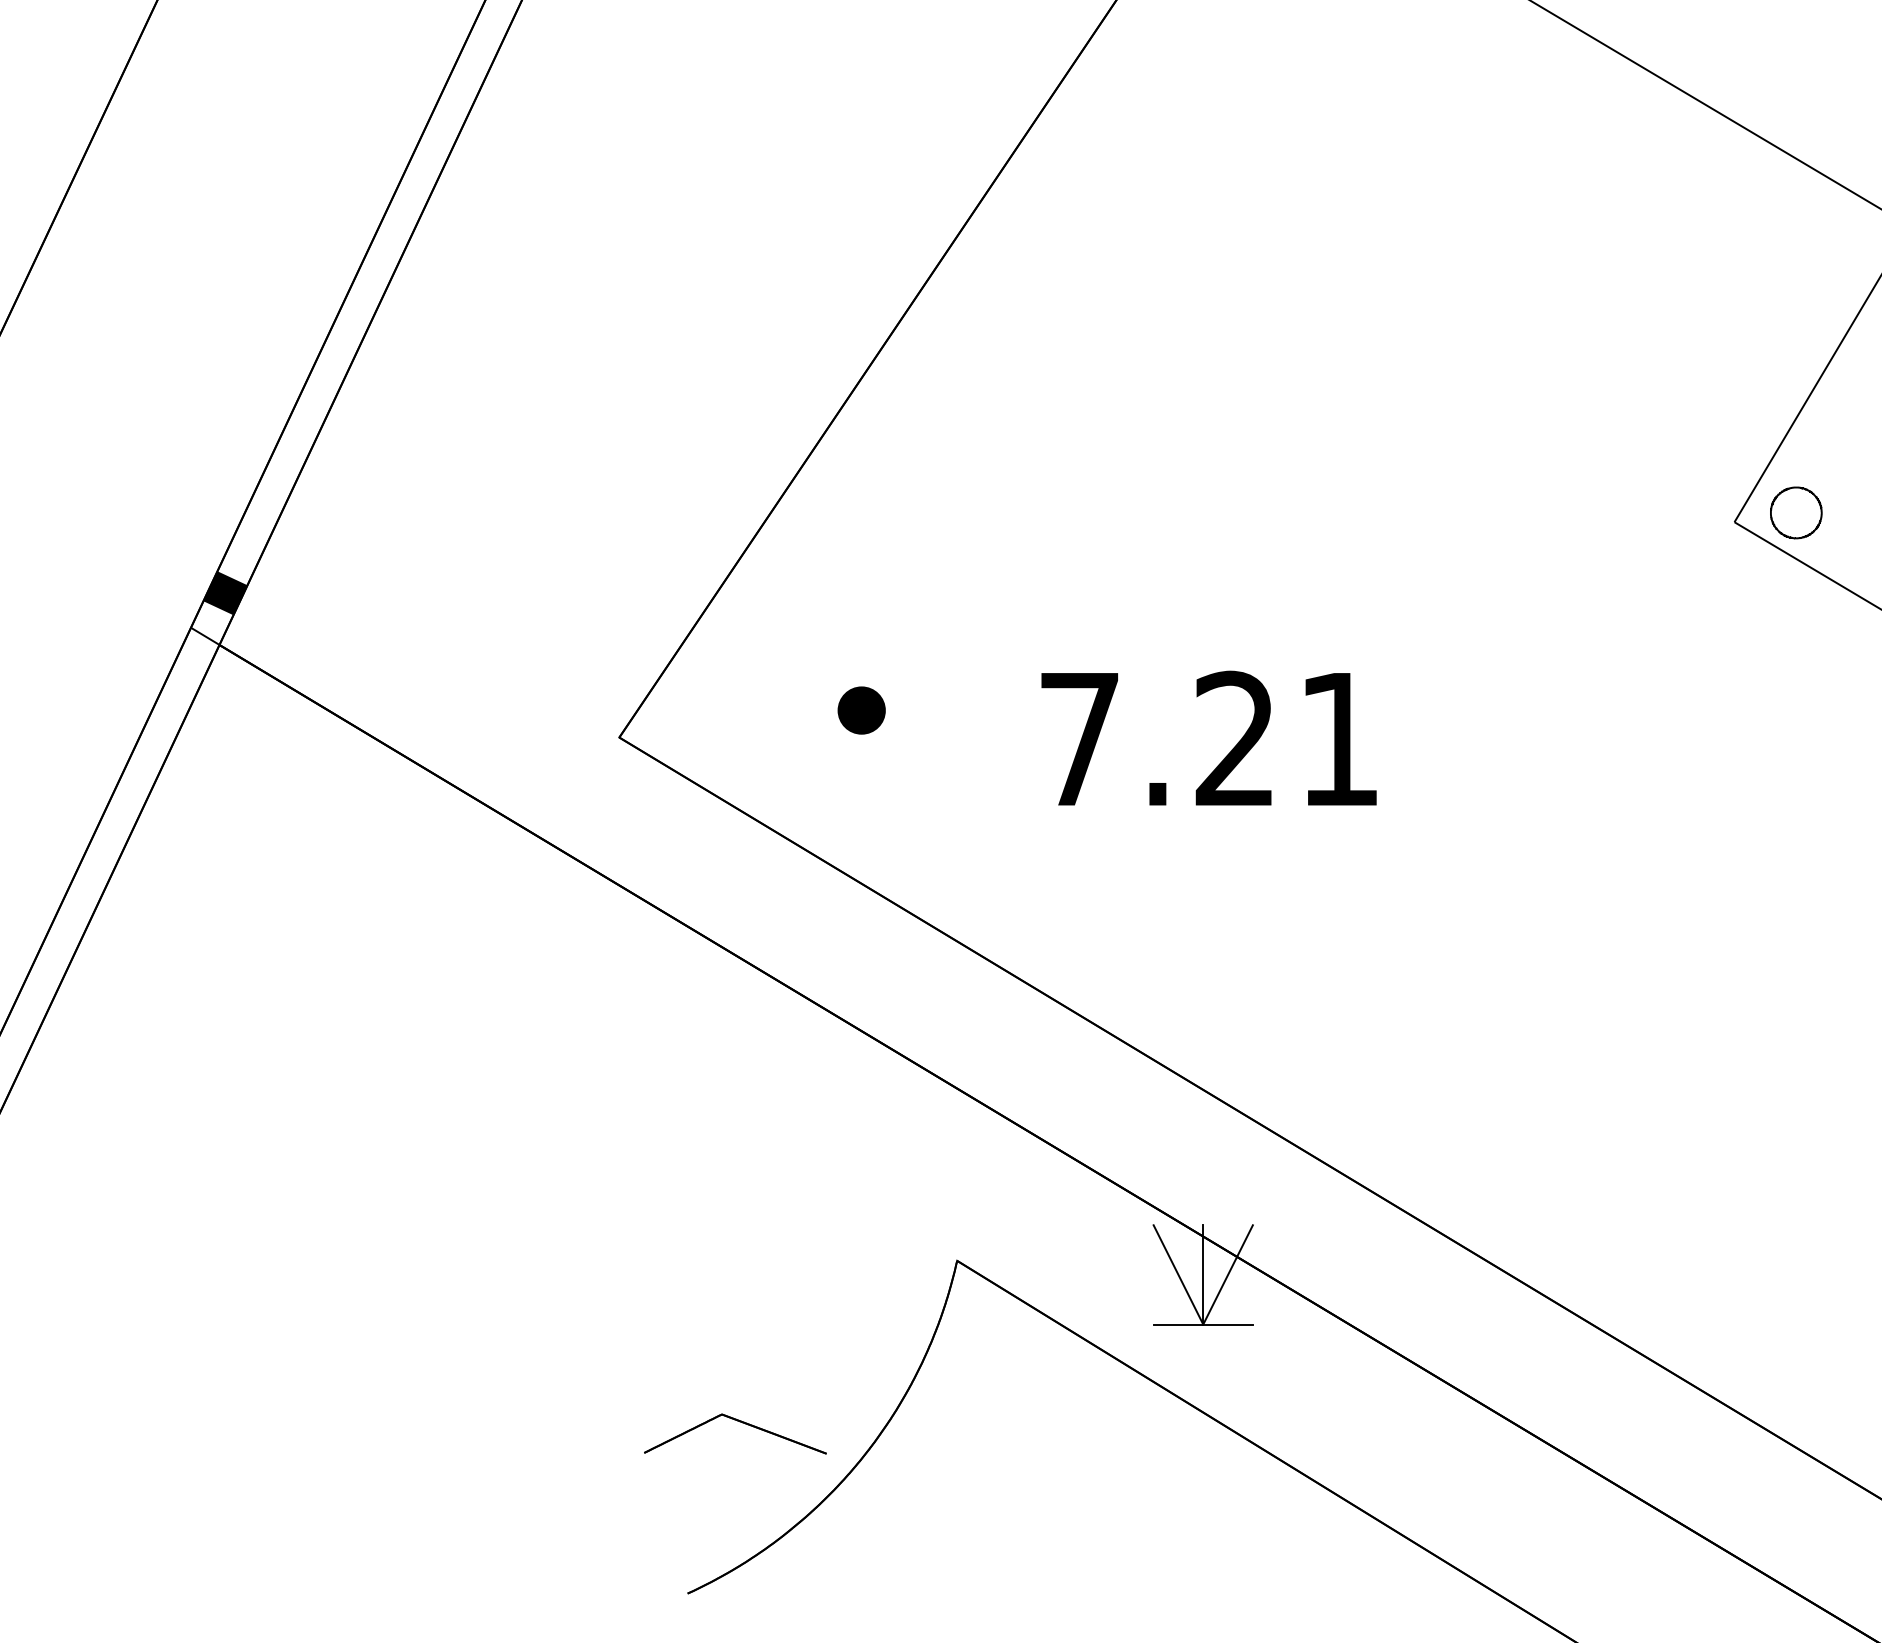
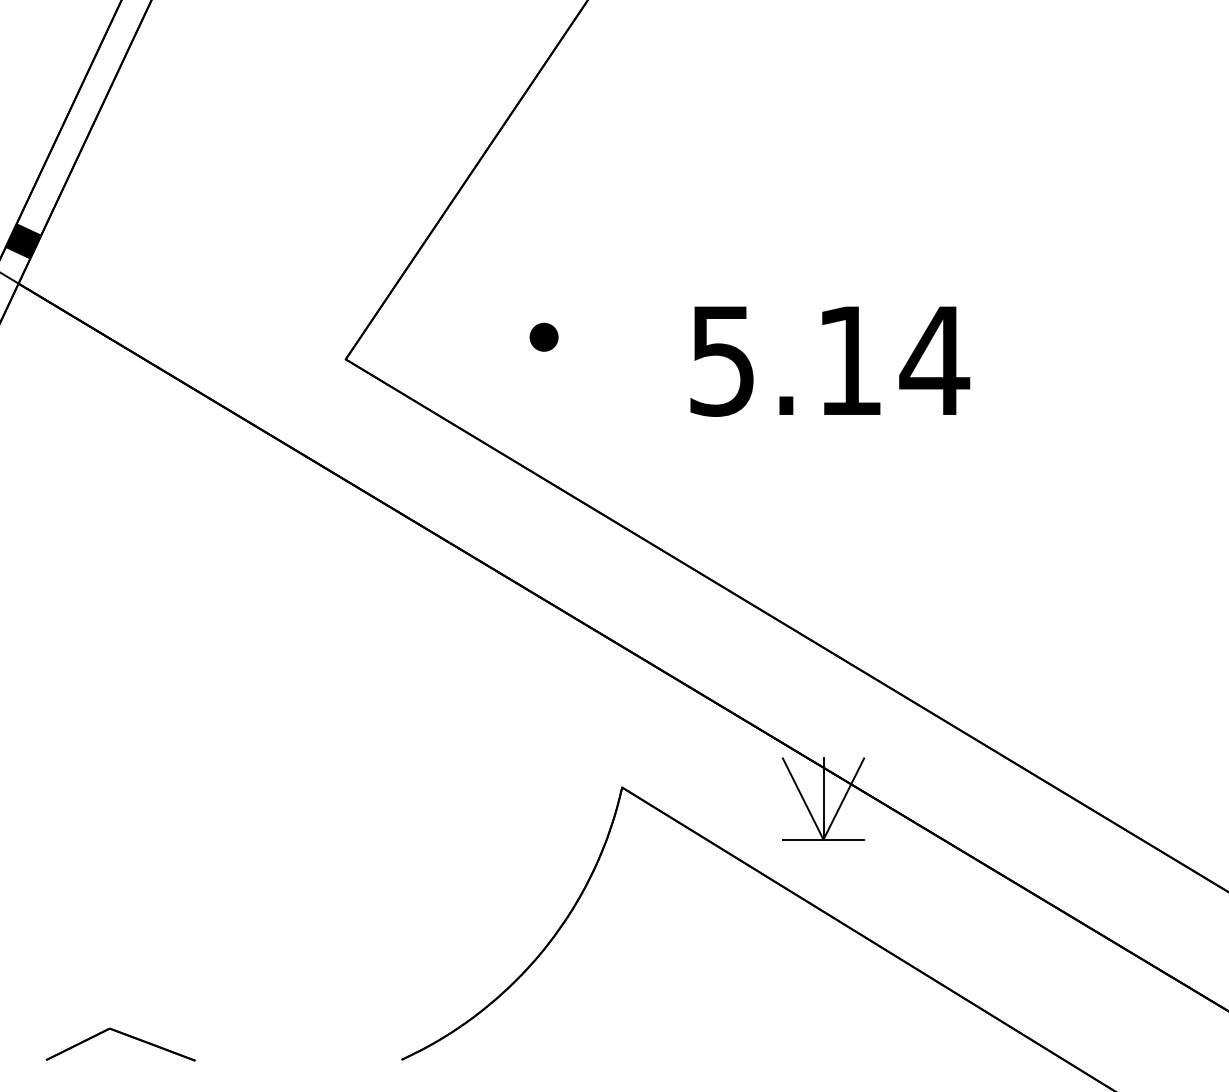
part: (861, 710) -> (543, 337), size x0.71
text: (1211, 738) -> (830, 360), 7.21 -> 5.14
part: (739, 1422) -> (124, 1035), moved

